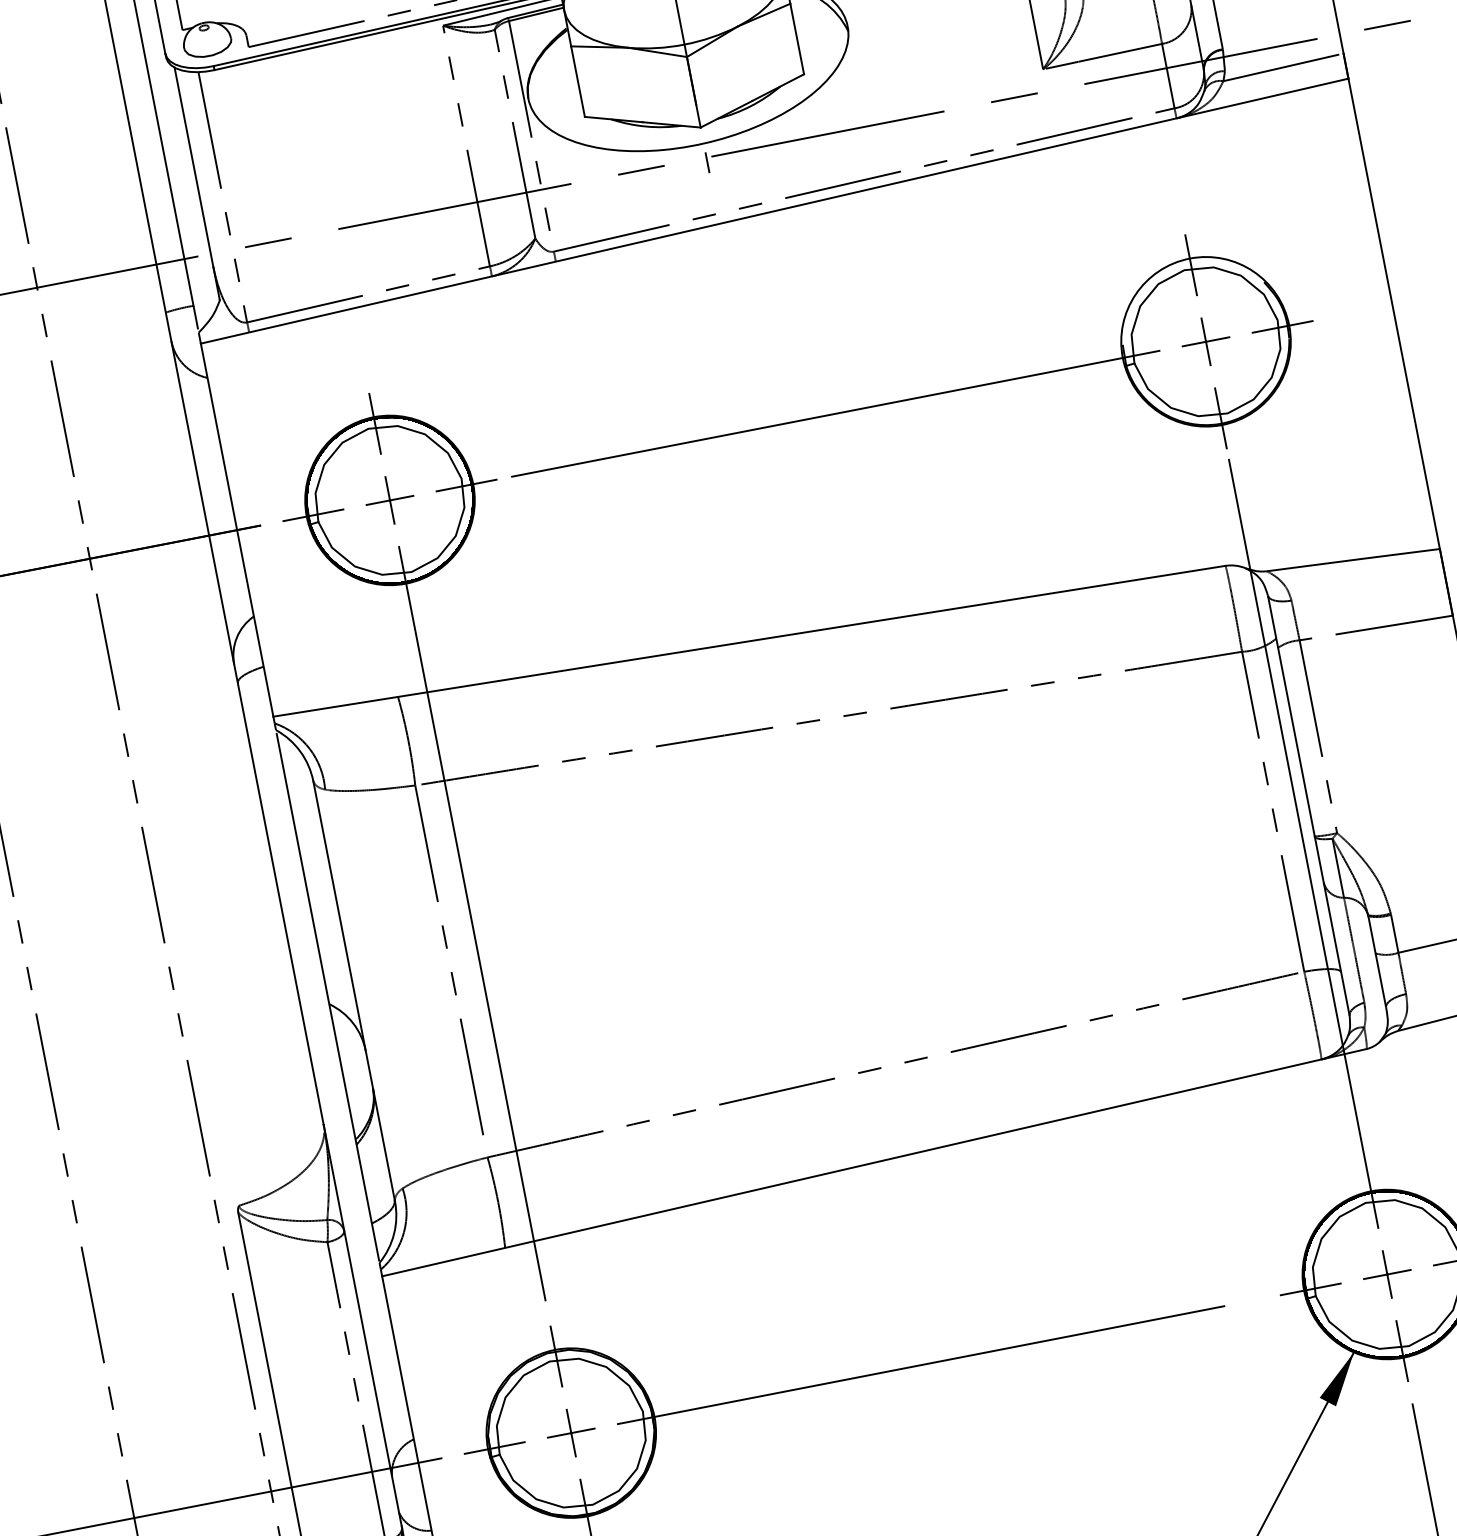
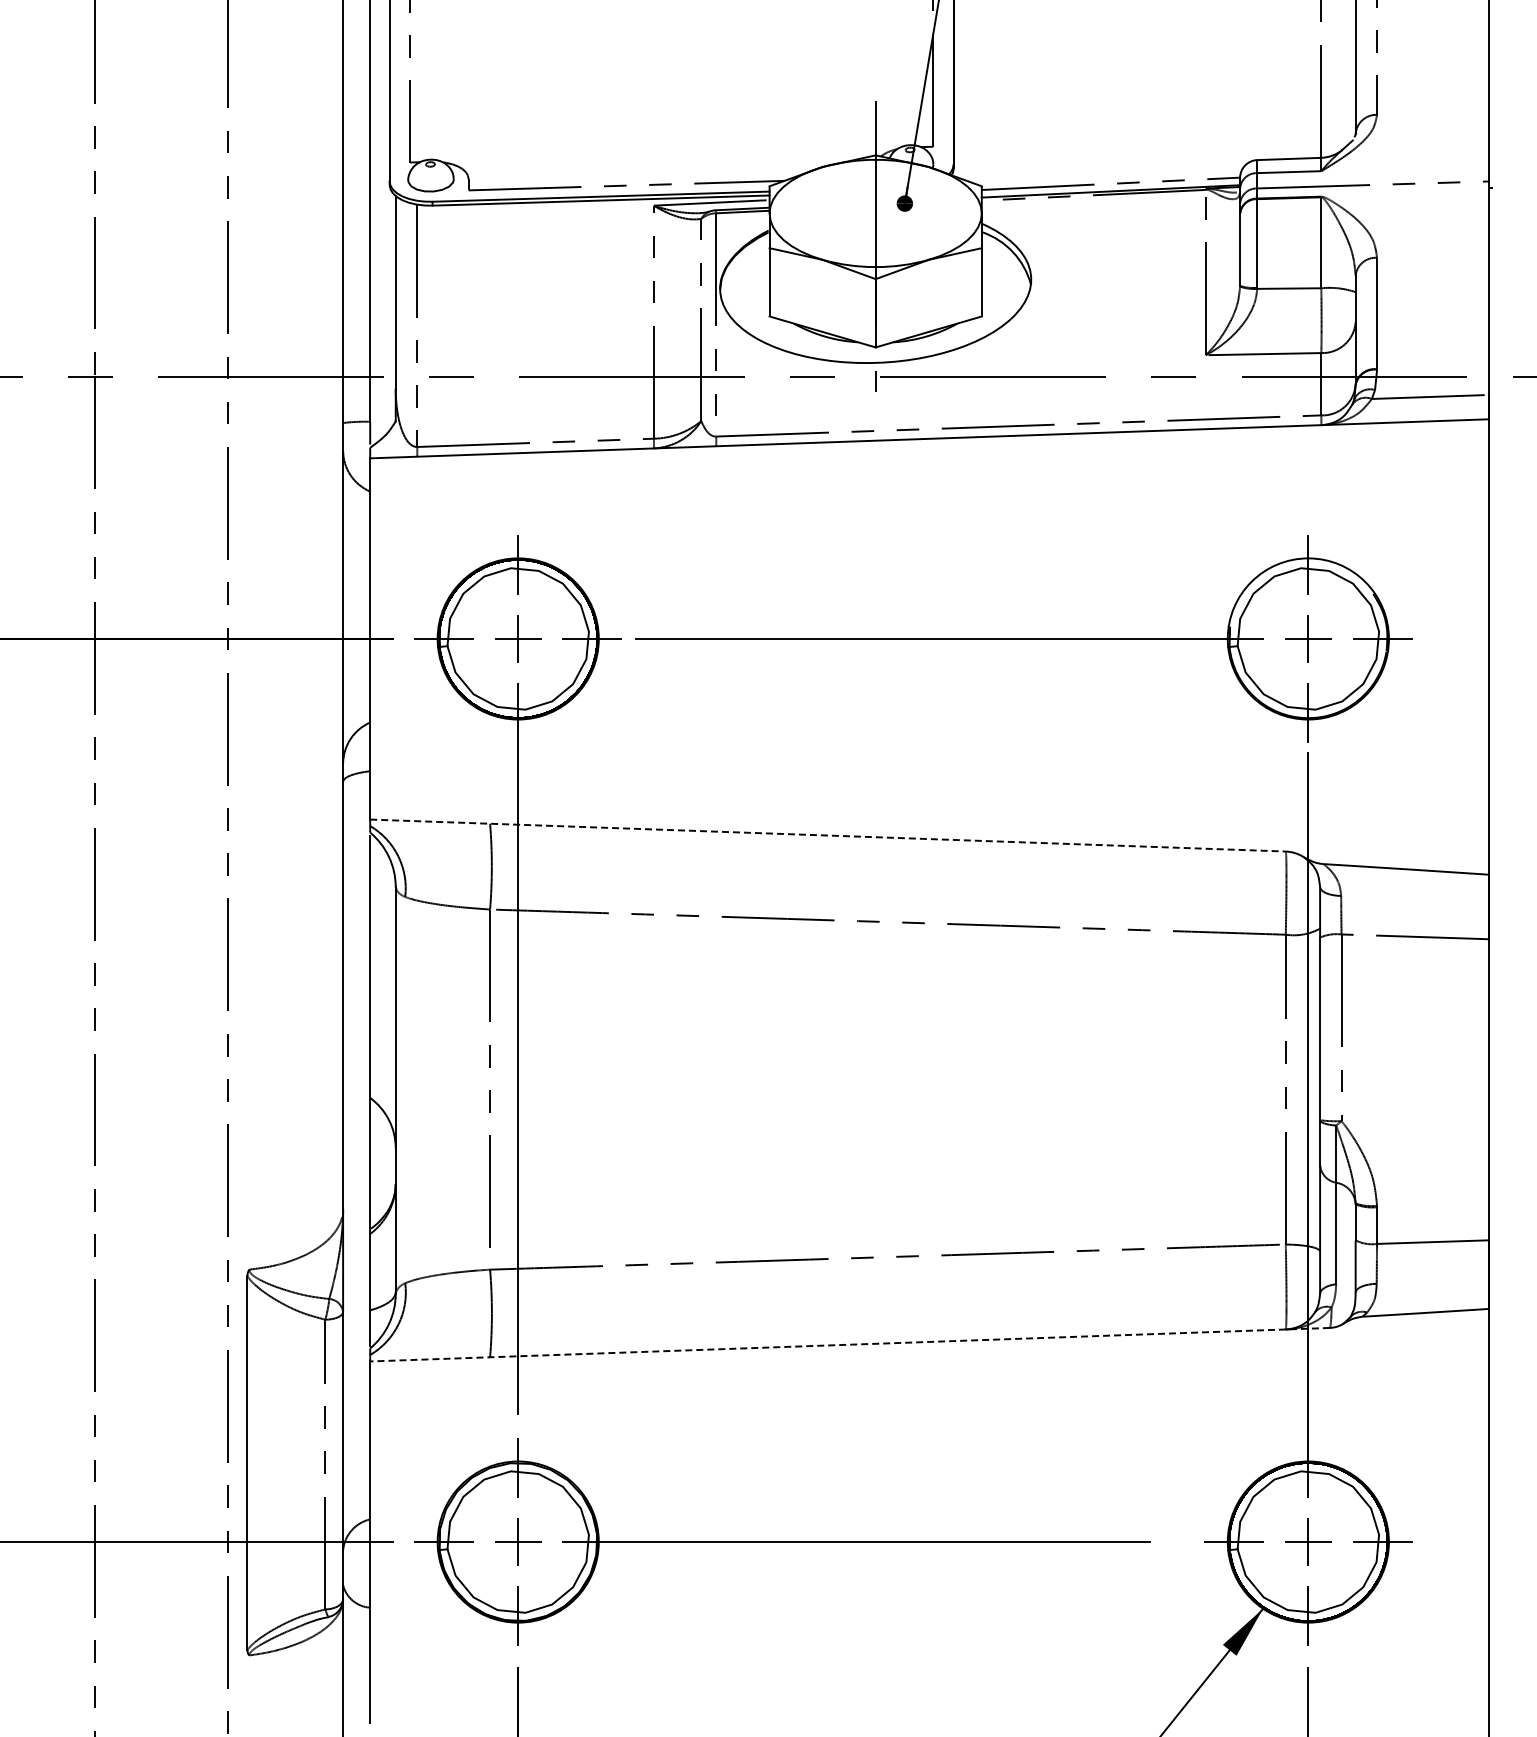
line: (749, 641) -> (828, 835), solid -> dashed
line: (873, 1162) -> (849, 1344), solid -> dashed

